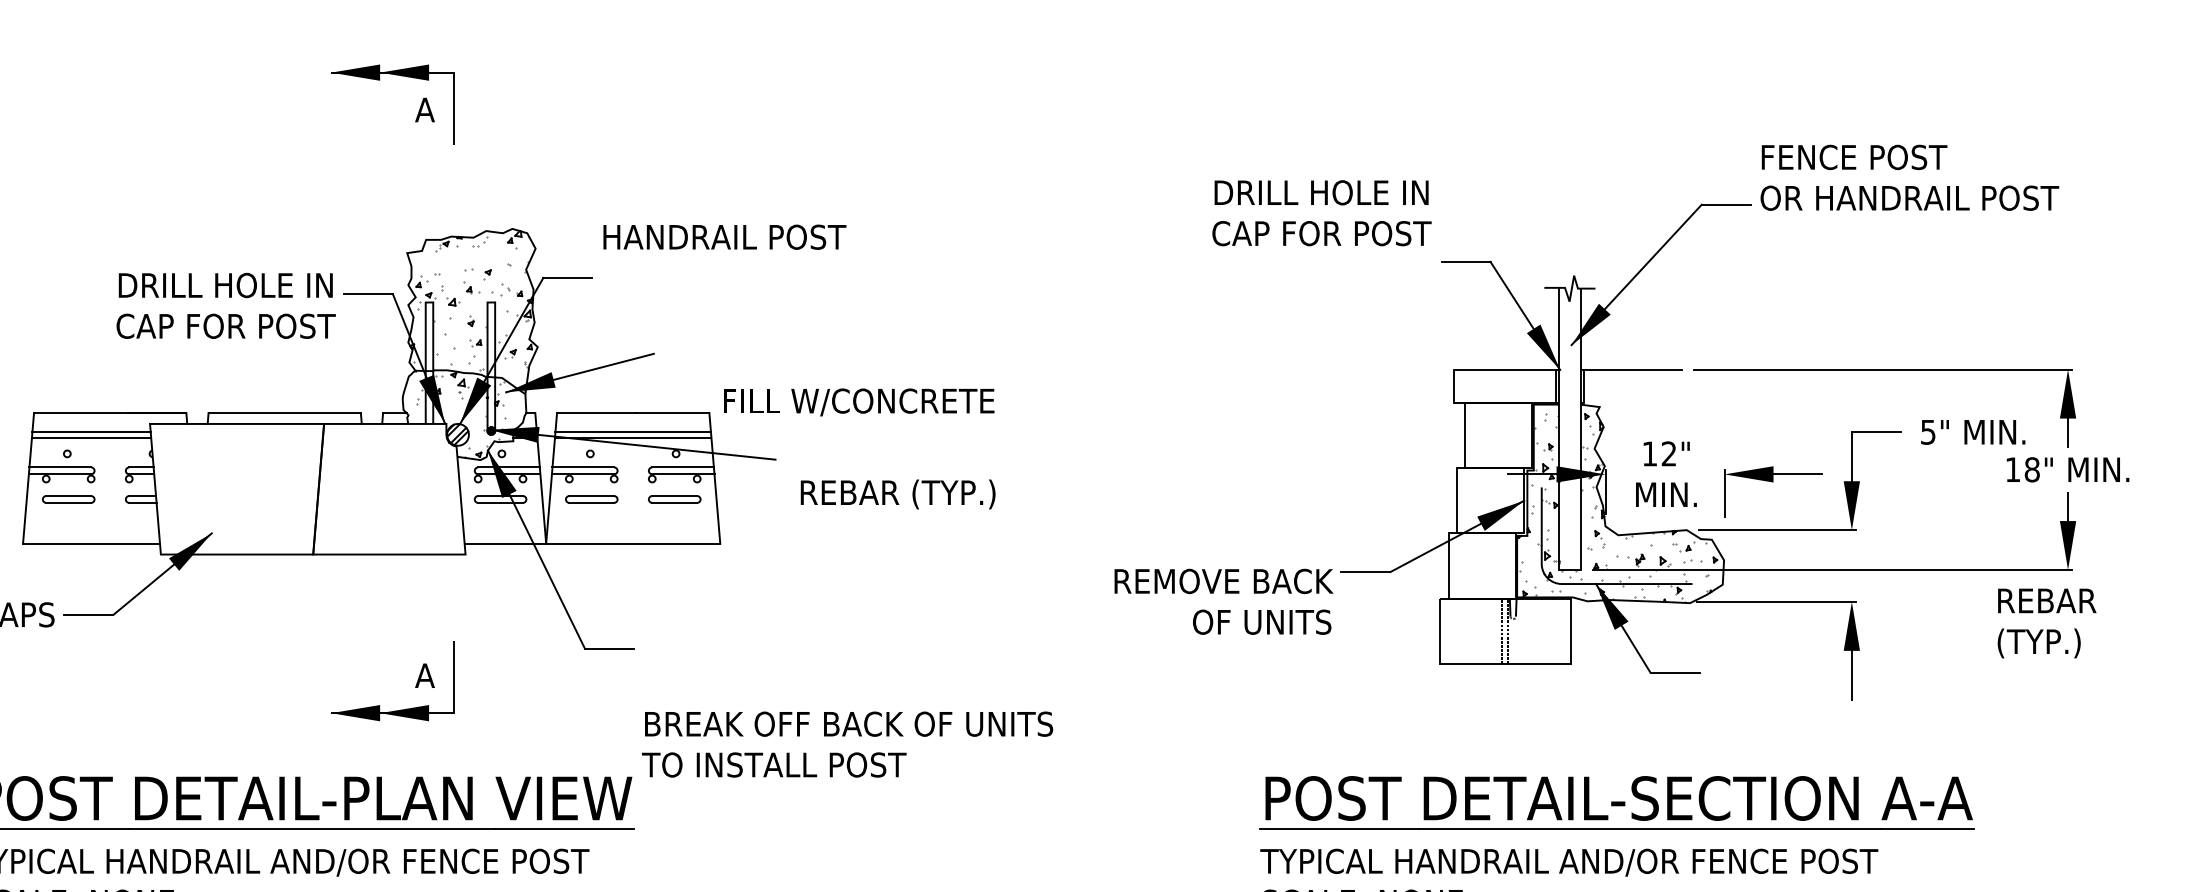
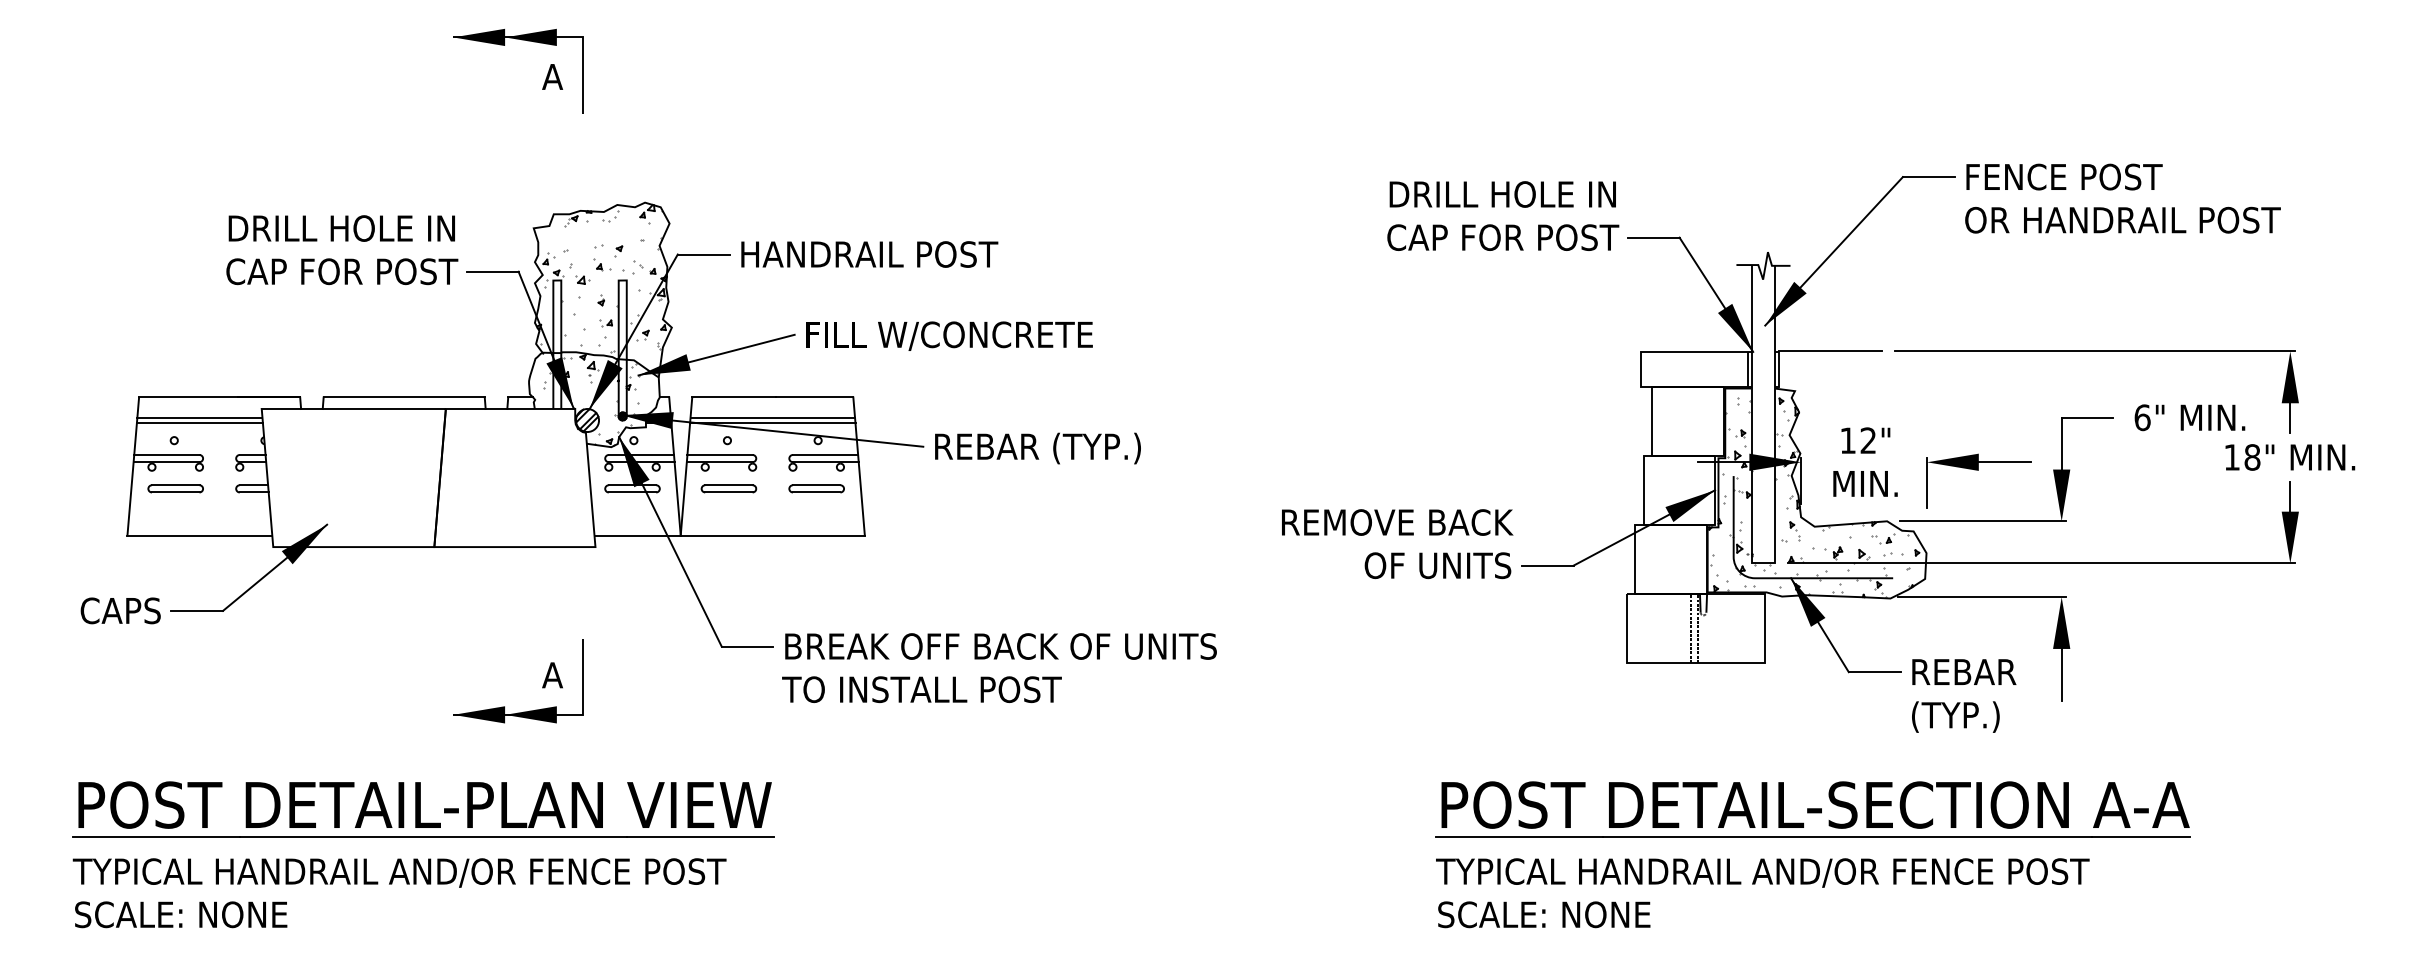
text: (1909, 177) -> (2122, 198), moved
text: (1322, 212) -> (1503, 215), moved
text: (724, 237) -> (869, 254), moved
text: (226, 306) -> (342, 250), moved
text: (858, 401) -> (949, 335), moved
text: (1928, 432) -> (2142, 417), 5" -> 6"
text: (897, 494) -> (1037, 448), moved
text: (1223, 602) -> (1397, 544), moved
text: (2047, 623) -> (1964, 695), moved
text: (847, 744) -> (999, 668), moved

